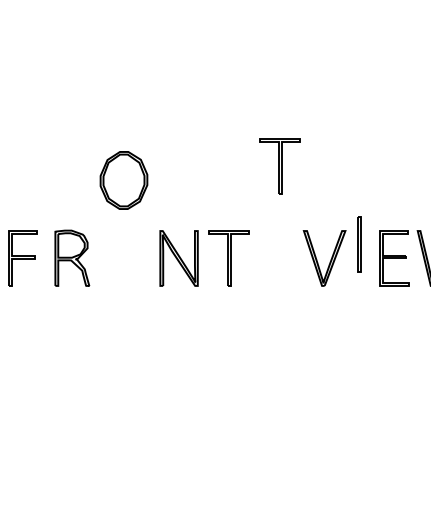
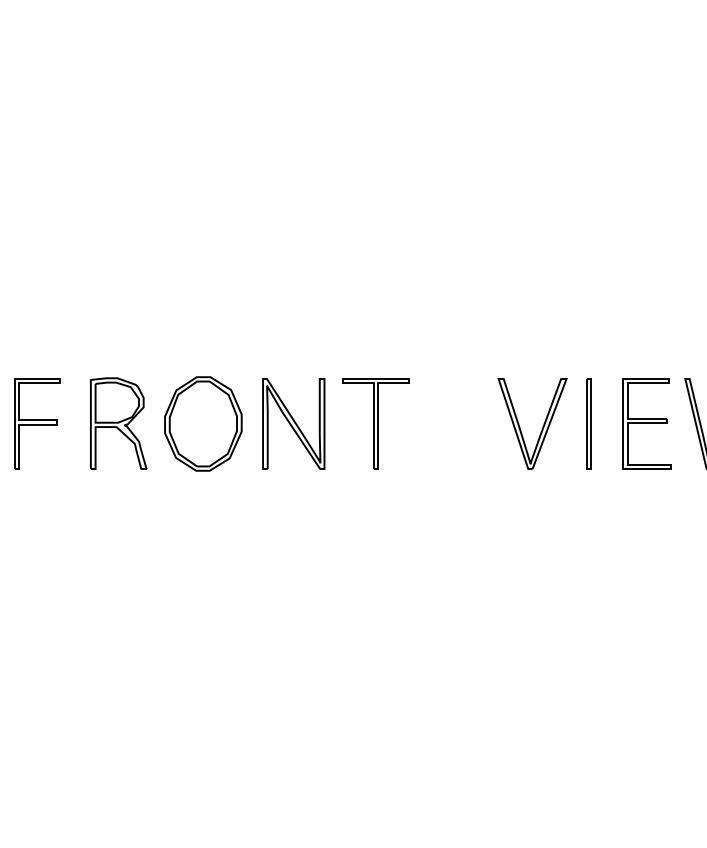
part: (279, 166) -> (458, 273), removed
part: (123, 180) -> (202, 424), moved
line: (358, 244) -> (588, 424), moved

